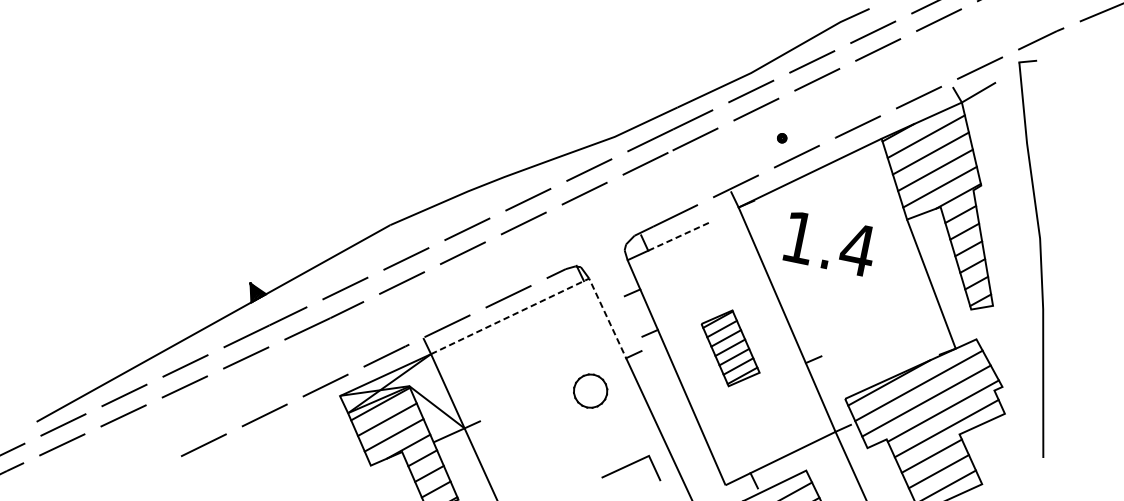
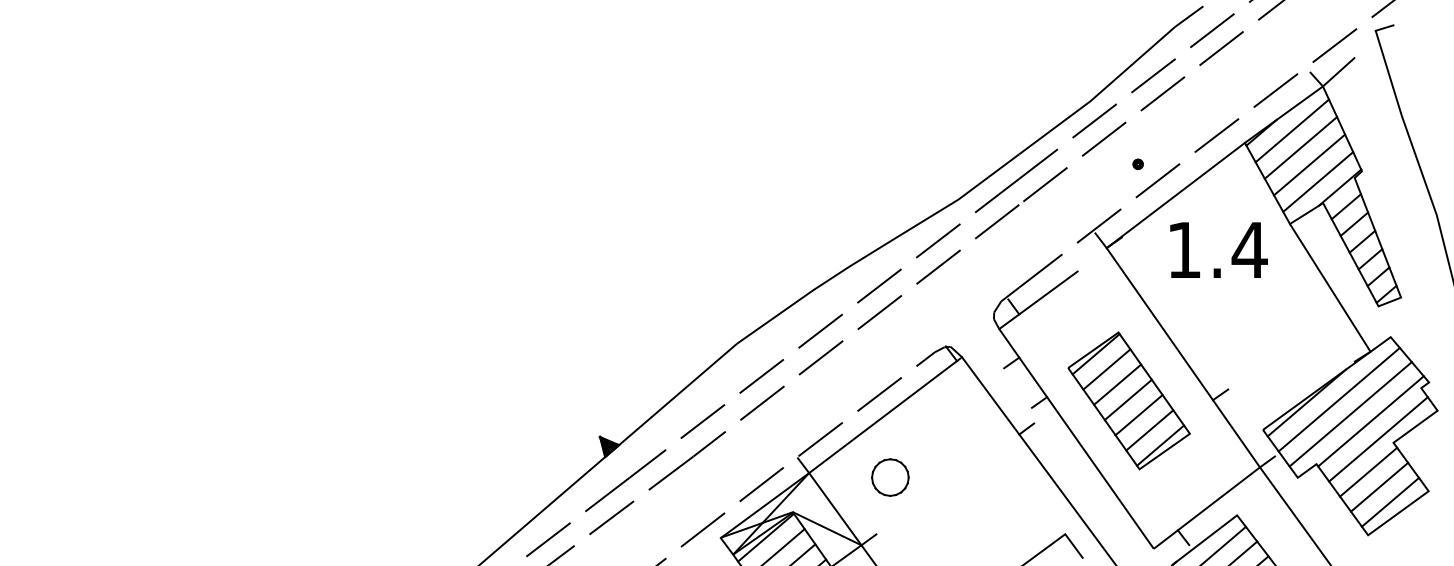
line: (678, 236) -> (1048, 292), dashed -> solid
text: (829, 243) -> (1218, 249), moved
line: (550, 296) -> (924, 385), dashed -> solid
part: (730, 347) -> (1128, 400), size x1.67
part: (590, 391) -> (890, 477), moved

